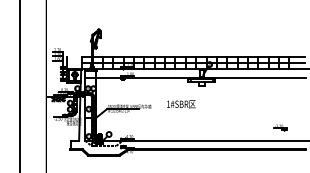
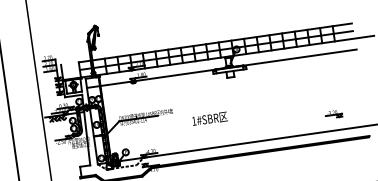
text: (181, 104) -> (210, 119), moved

